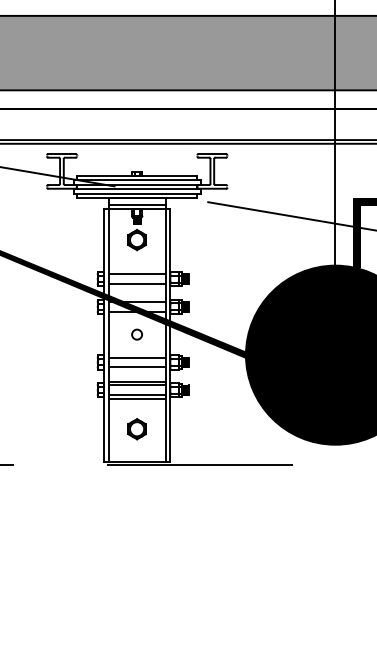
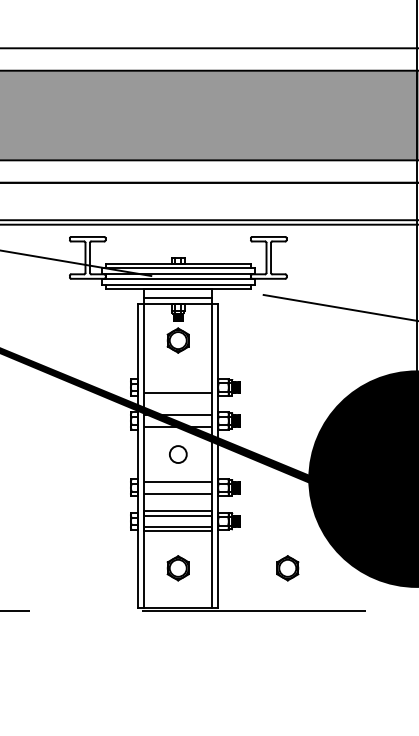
line: (136, 274) -> (177, 382), removed
circle: (136, 334) -> (177, 454), size x1.4
part: (227, 429) -> (287, 568), added

